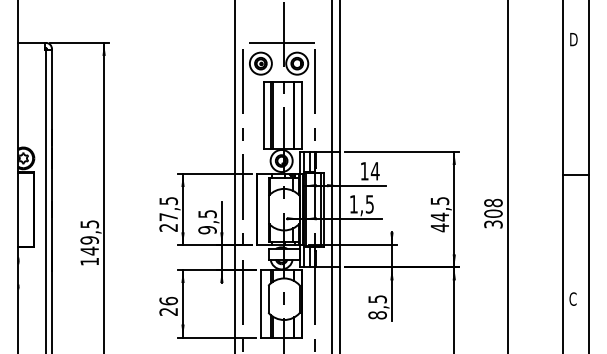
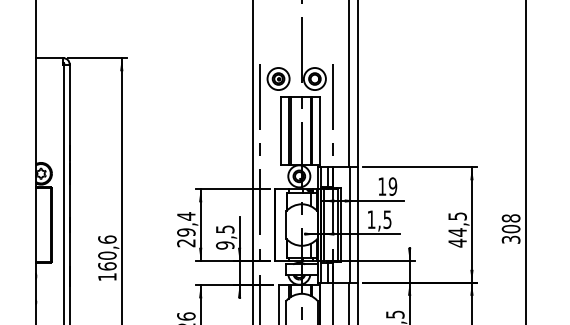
line: (278, 42) -> (296, 57), removed
text: (374, 171) -> (392, 186), 14 -> 19
text: (168, 208) -> (186, 223), 27,5 -> 29,4
text: (89, 237) -> (107, 252), 149,5 -> 160,6

